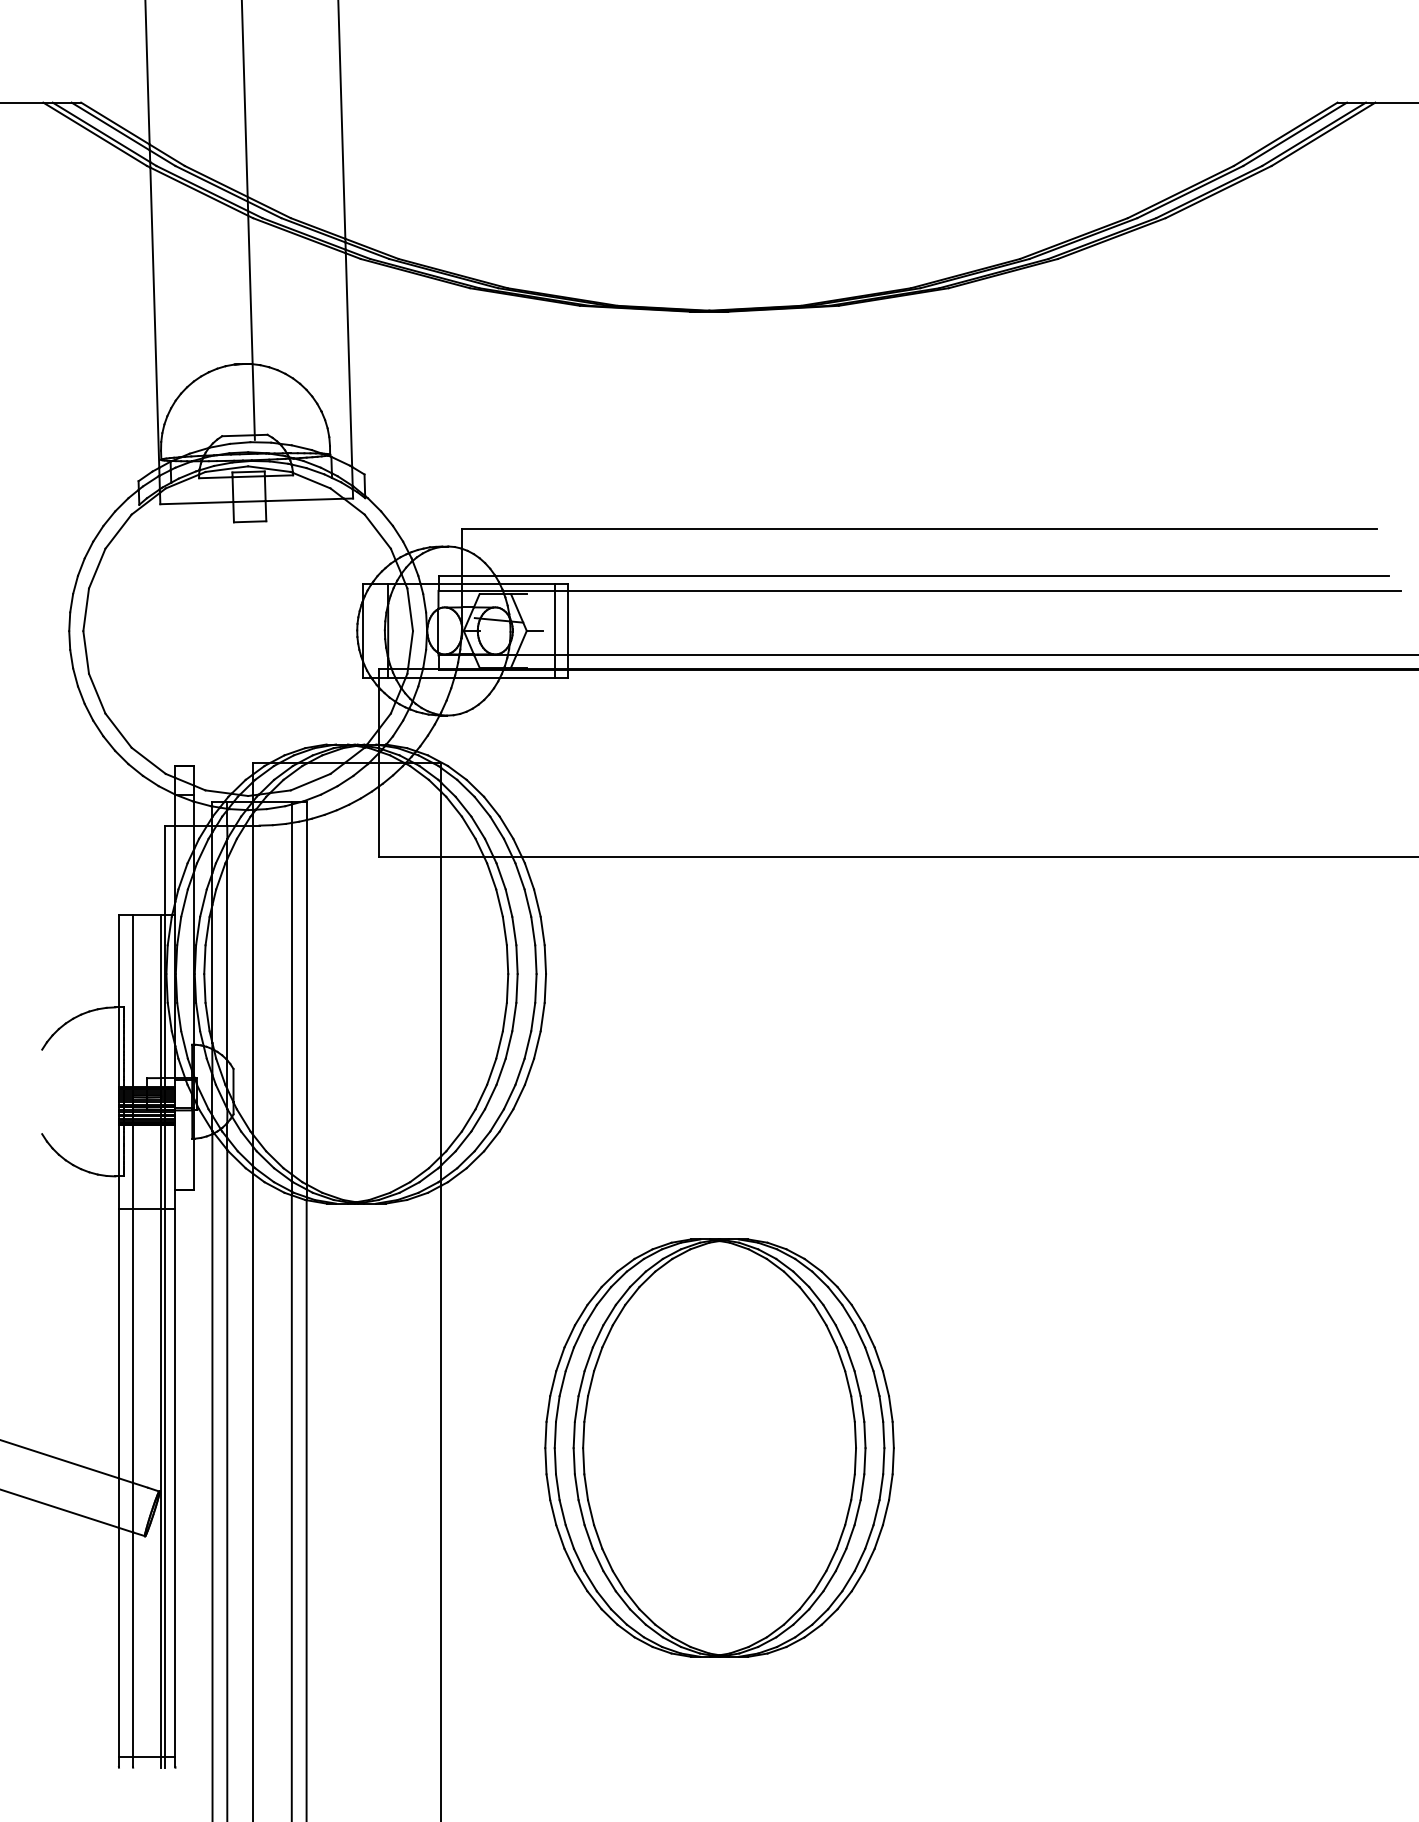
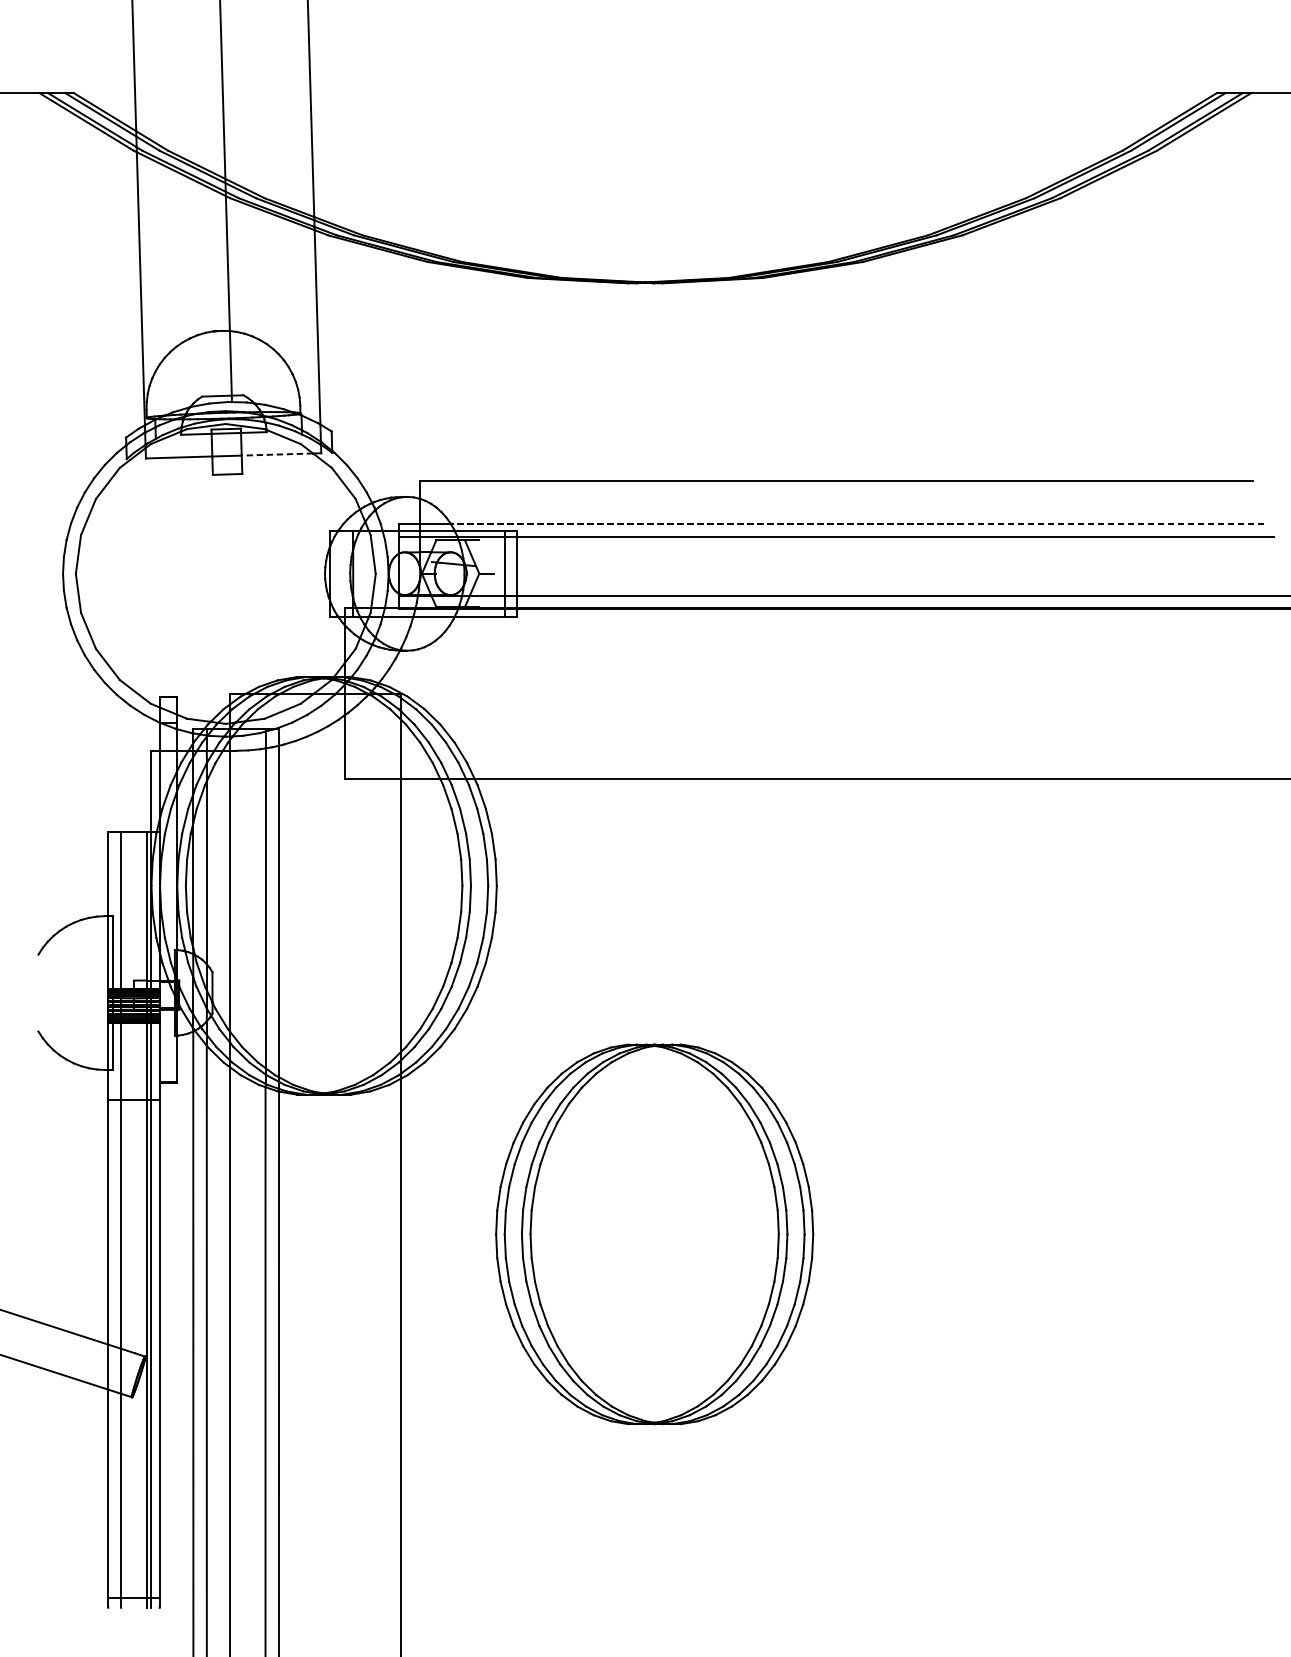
line: (304, 499) -> (277, 454), solid -> dashed
line: (941, 576) -> (856, 524), solid -> dashed
part: (719, 1447) -> (654, 1233), moved

